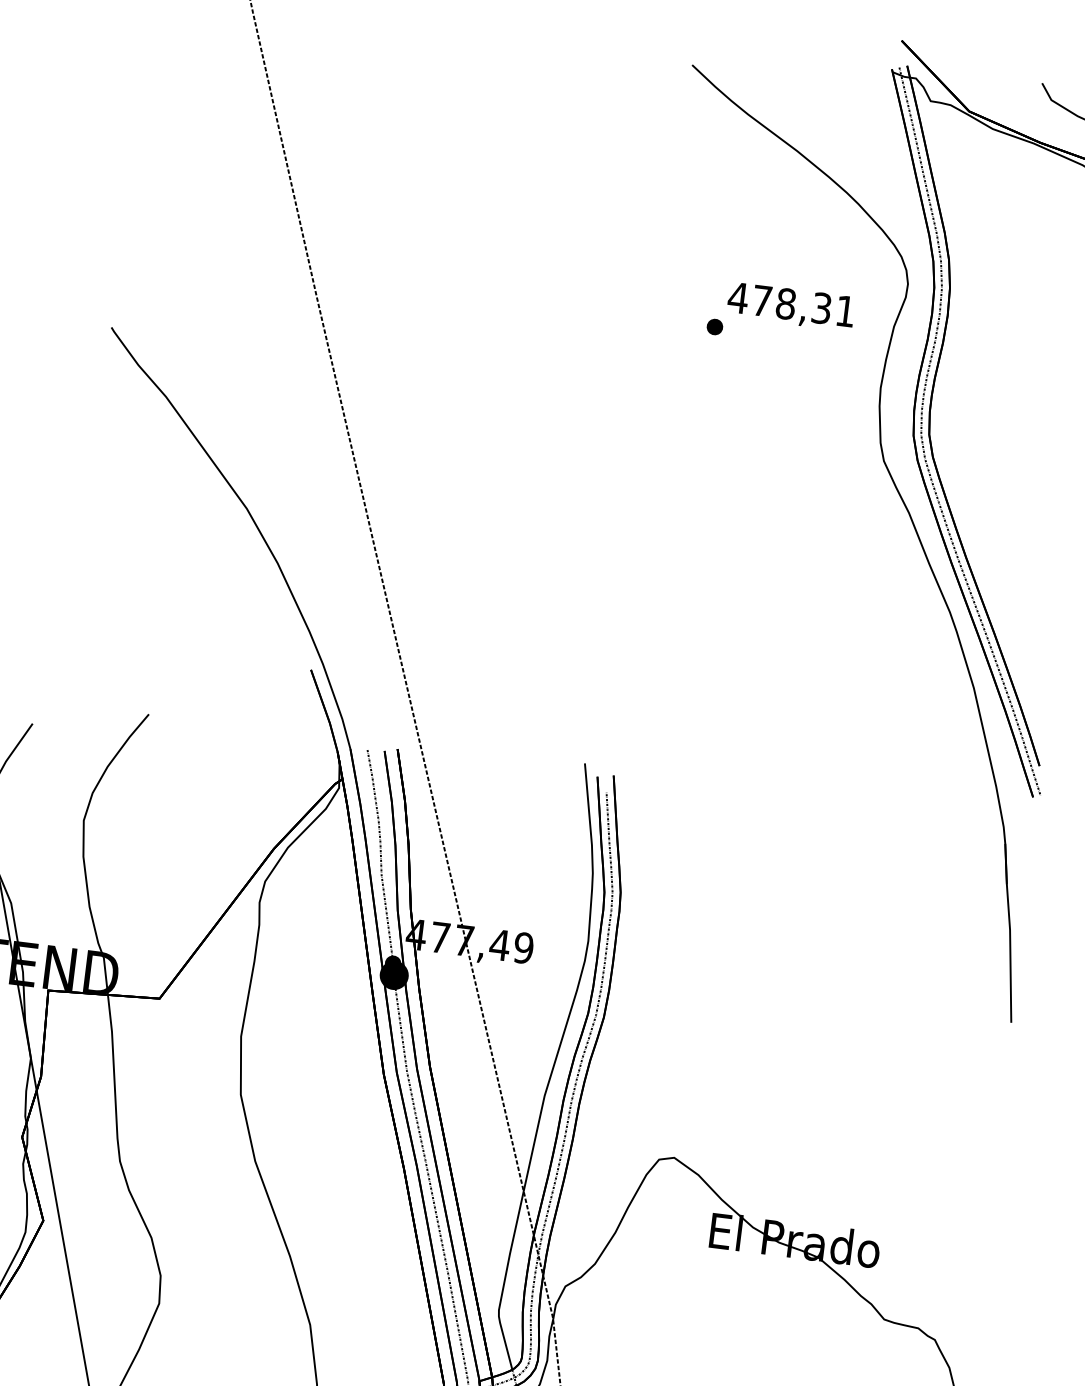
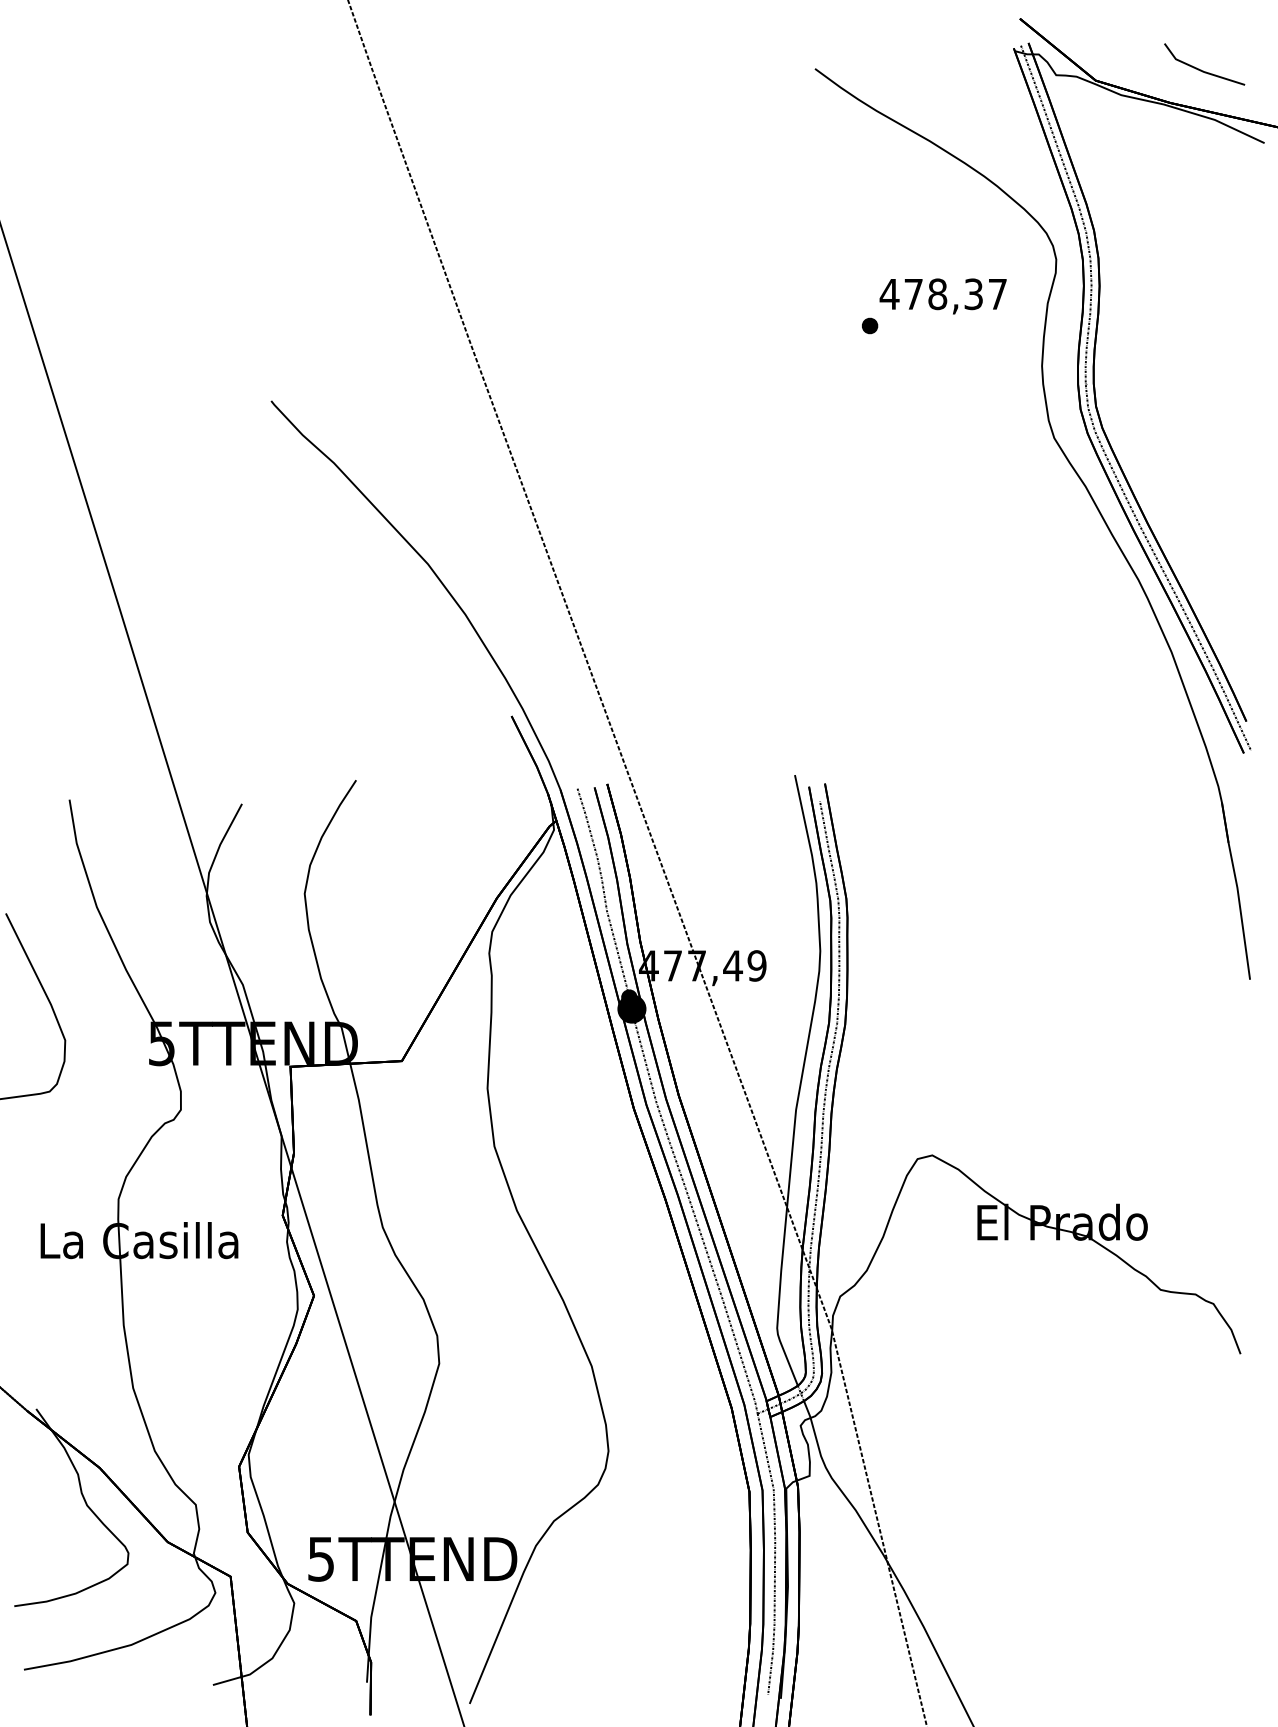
text: (845, 311) -> (997, 294), 478,31 -> 478,37

